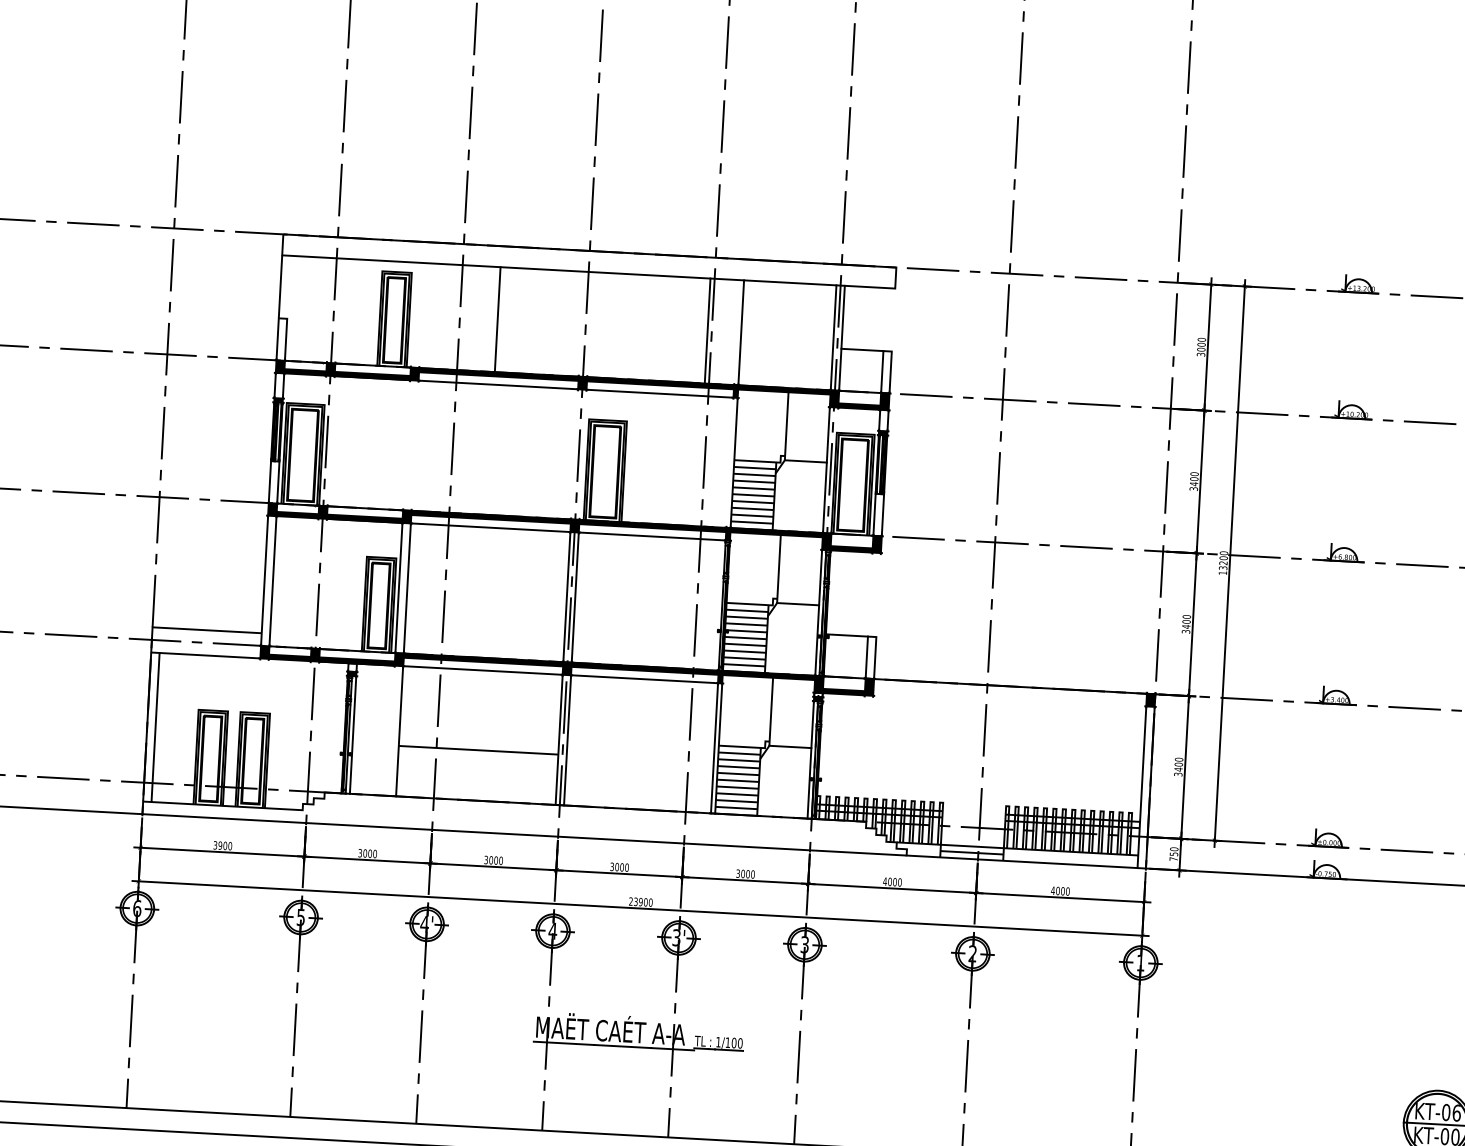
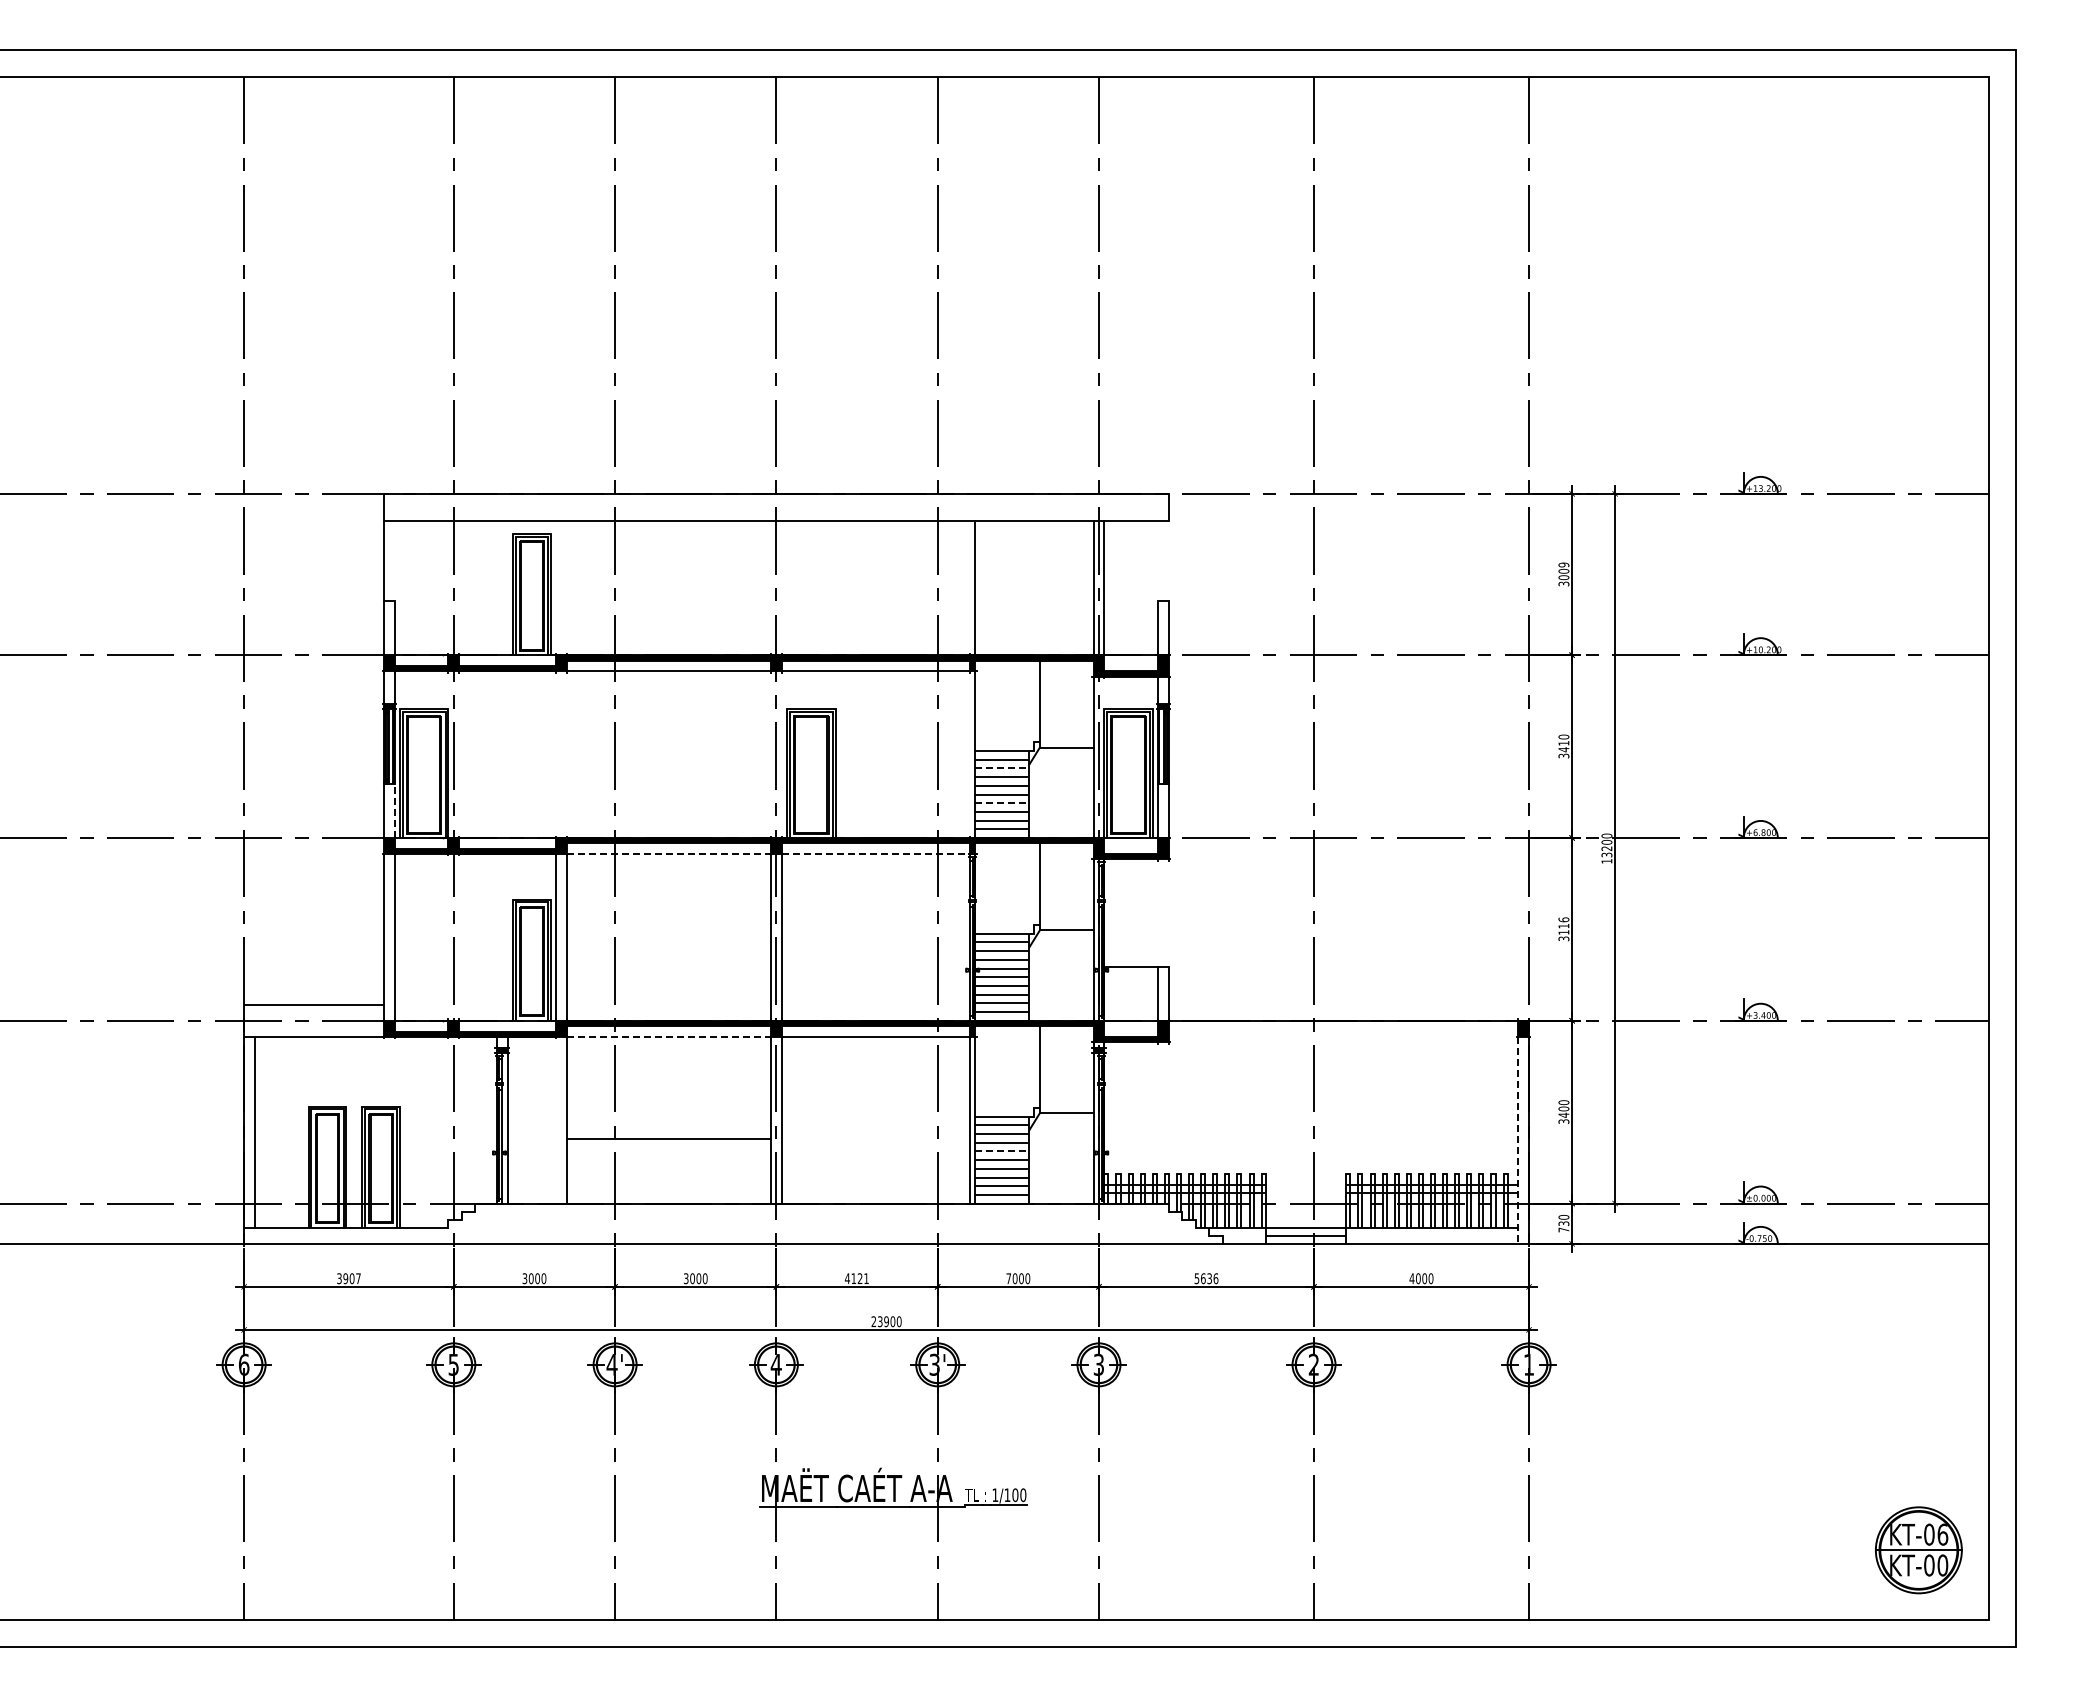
line: (497, 319) -> (663, 587), removed
line: (707, 330) -> (932, 587), removed
text: (1202, 339) -> (1564, 564), 3000 -> 3009
line: (862, 350) -> (1131, 601), removed
line: (754, 475) -> (1002, 768), solid -> dashed
text: (1193, 479) -> (1563, 743), 3400 -> 3410
line: (278, 482) -> (394, 811), solid -> dashed
line: (753, 502) -> (1002, 803), solid -> dashed
line: (491, 528) -> (669, 854), solid -> dashed
line: (652, 536) -> (876, 854), solid -> dashed
text: (1186, 622) -> (1563, 926), 3400 -> 3116
line: (483, 670) -> (669, 1036), solid -> dashed
line: (738, 774) -> (1002, 1151), solid -> dashed
line: (1142, 787) -> (1518, 1140), solid -> dashed
text: (230, 846) -> (358, 1278), 3900 -> 3907
text: (1172, 854) -> (1562, 1223), 750 -> 730
text: (619, 867) -> (856, 1278), 3000 -> 4121
text: (737, 873) -> (1008, 1278), 3000 -> 7000
text: (892, 881) -> (1206, 1278), 4000 -> 5636

